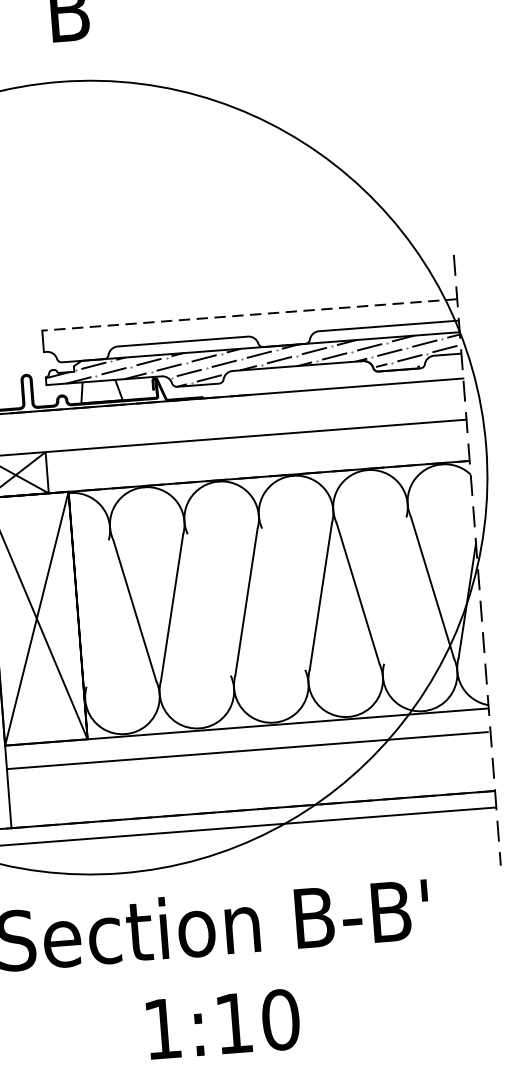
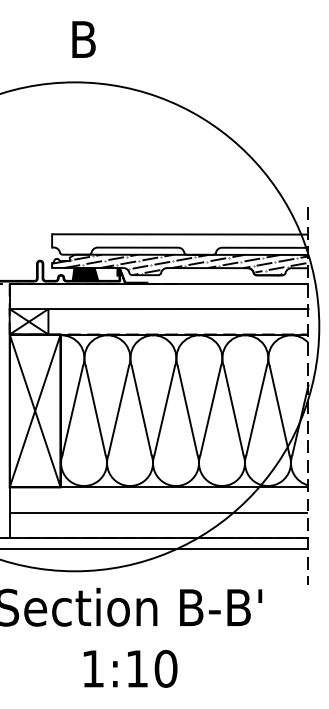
line: (248, 315) -> (179, 234), dashed -> solid
fill: (101, 389) -> (85, 273), added
line: (395, 590) -> (256, 410), added
line: (283, 598) -> (187, 410), added
line: (208, 604) -> (141, 410), added
line: (97, 613) -> (72, 410), added
line: (246, 750) -> (157, 512), moved

